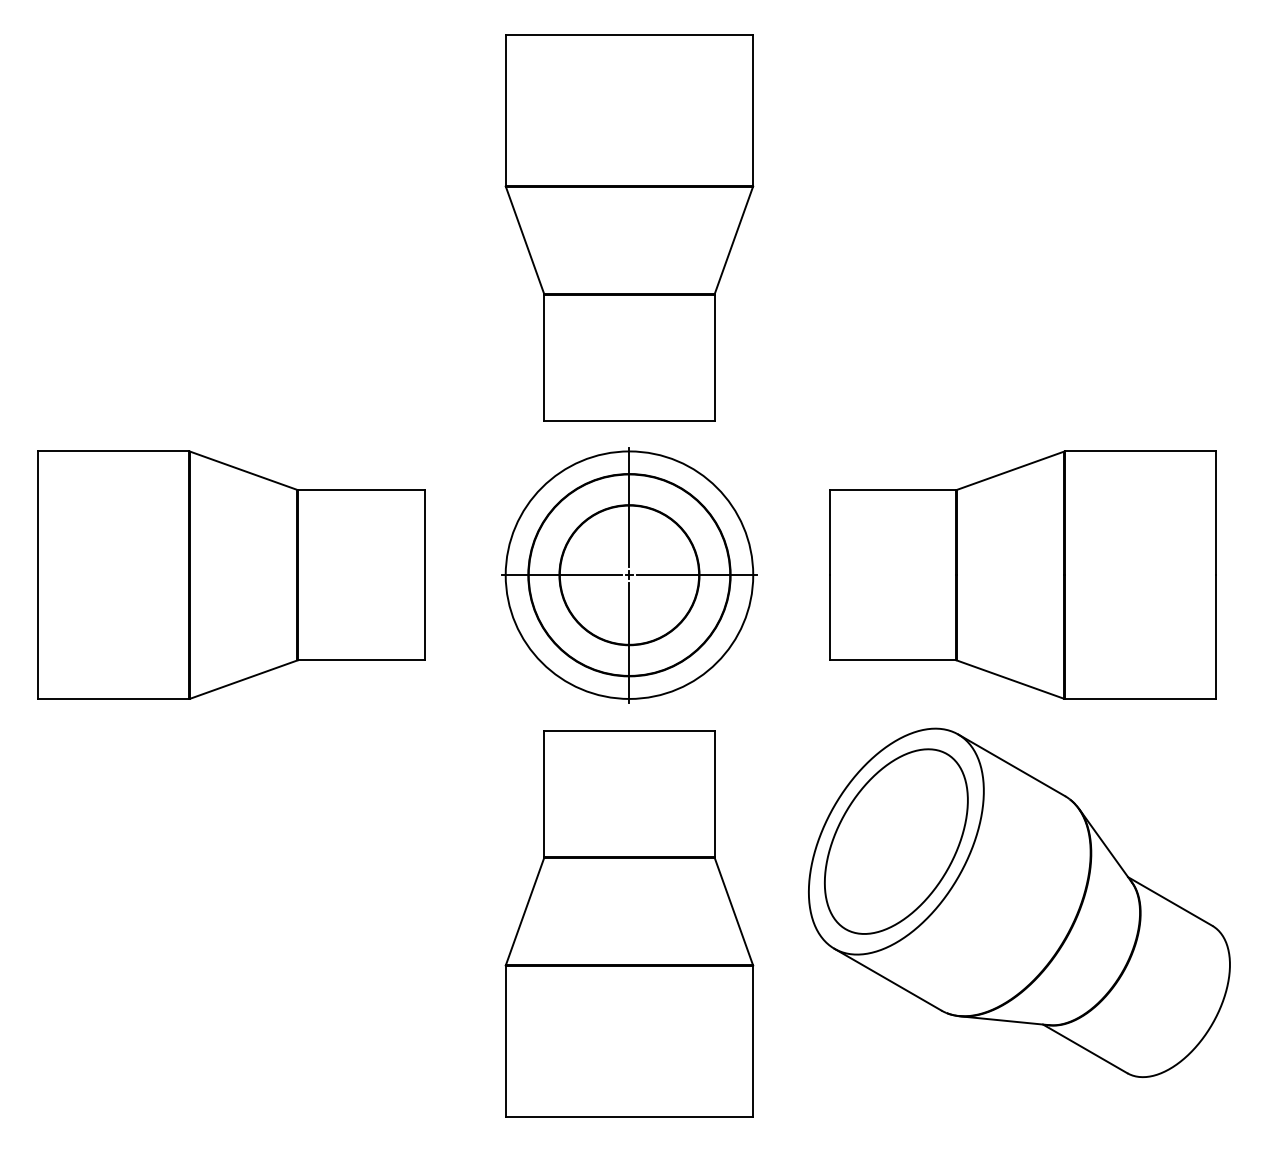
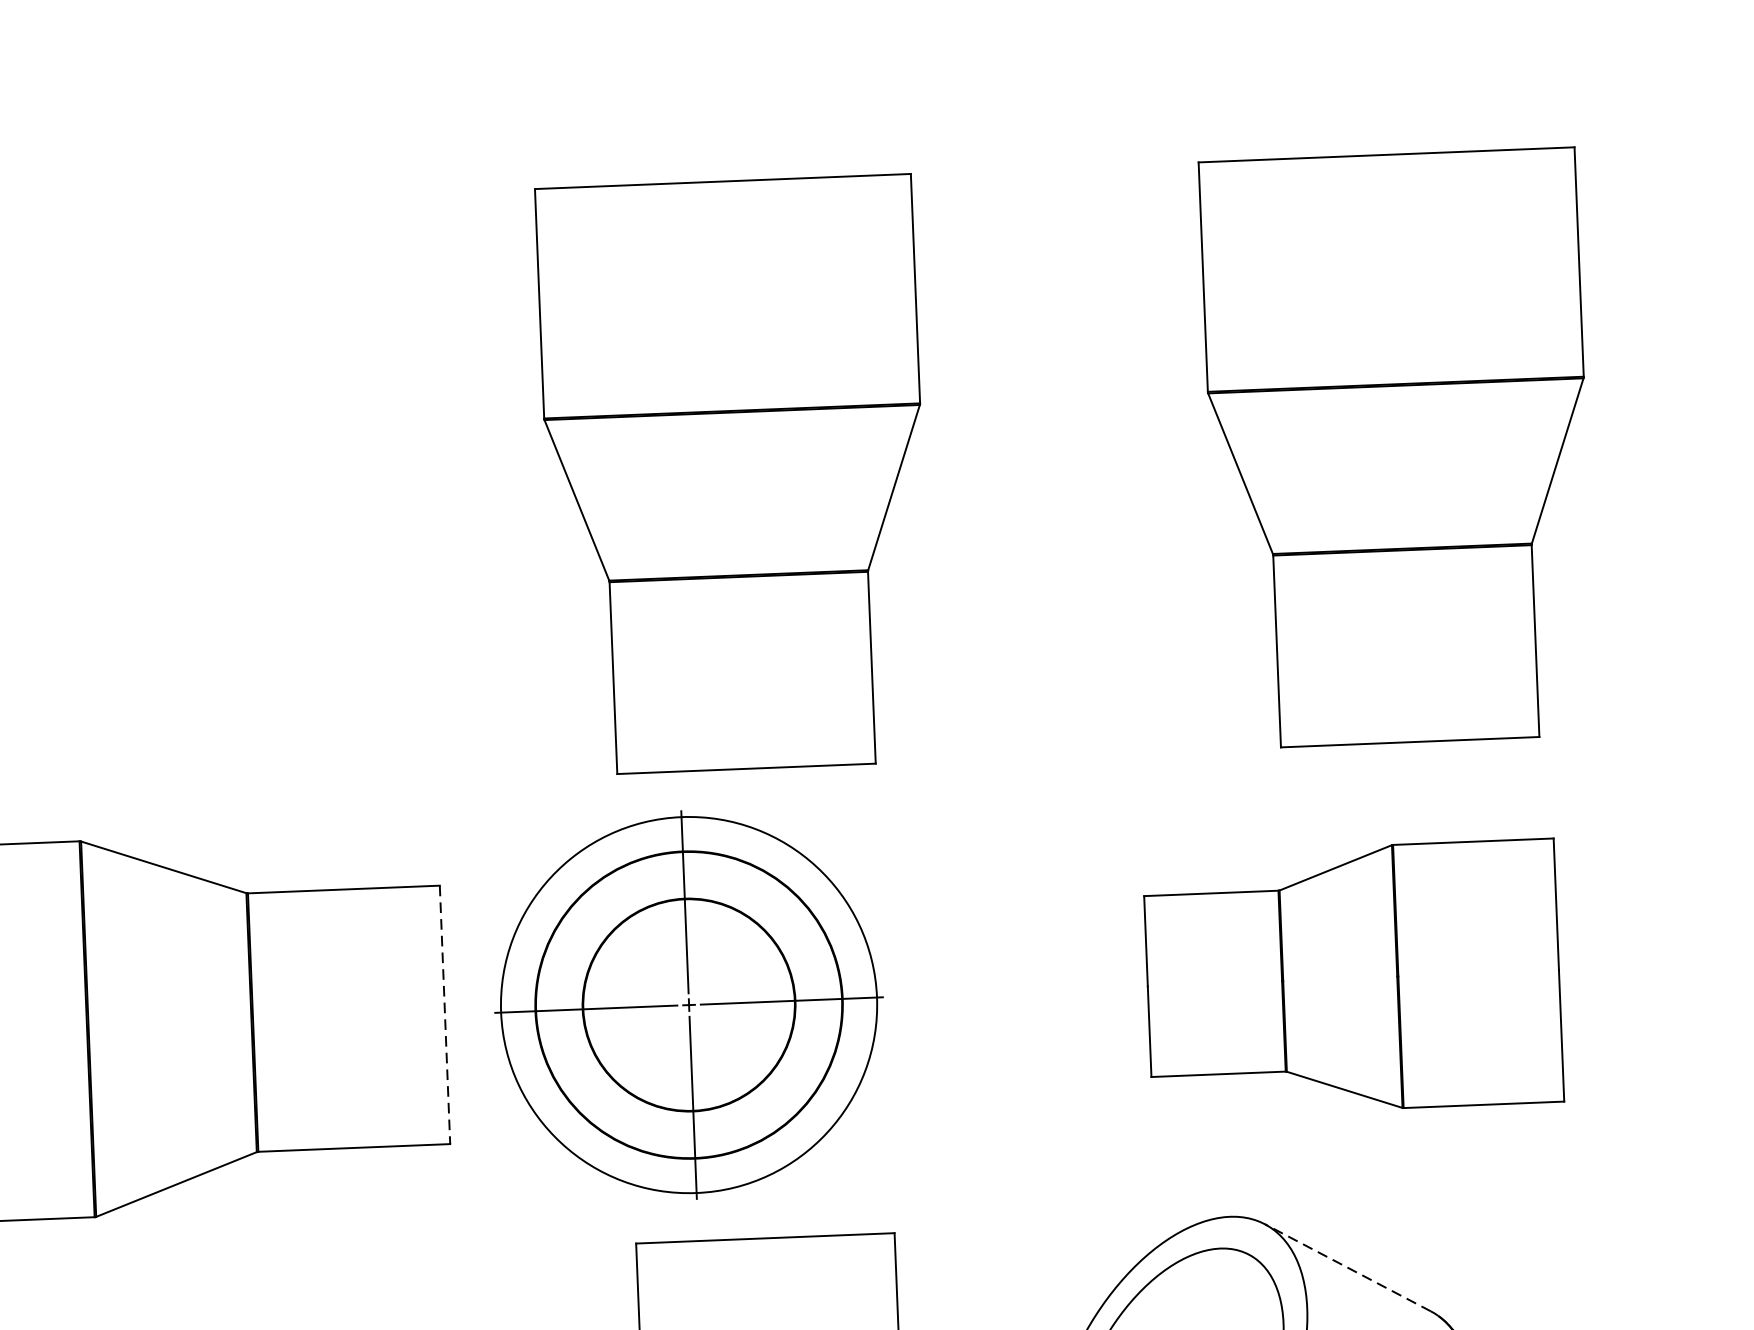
part: (1066, 227) -> (1398, 447), added
part: (1022, 574) -> (1352, 977), size x0.7
line: (424, 575) -> (444, 1015), solid -> dashed
part: (629, 575) -> (689, 1005), moved
line: (1011, 765) -> (1347, 1268), solid -> dashed

